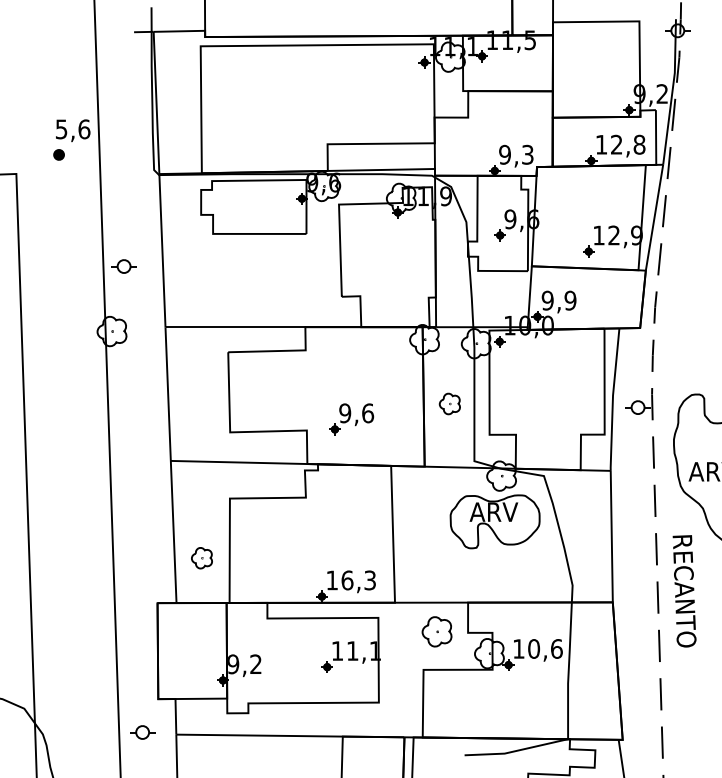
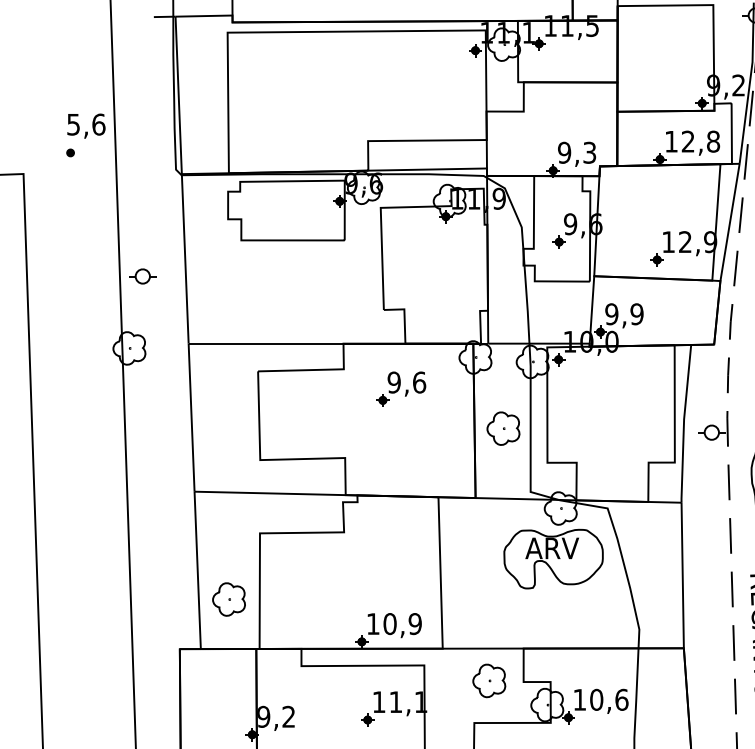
part: (58, 154) -> (70, 152), size x0.62
part: (449, 403) -> (503, 428), size x1.43
part: (351, 419) -> (401, 389), moved
part: (201, 557) -> (228, 598), size x1.43
text: (358, 580) -> (402, 624), 16,3 -> 10,9

